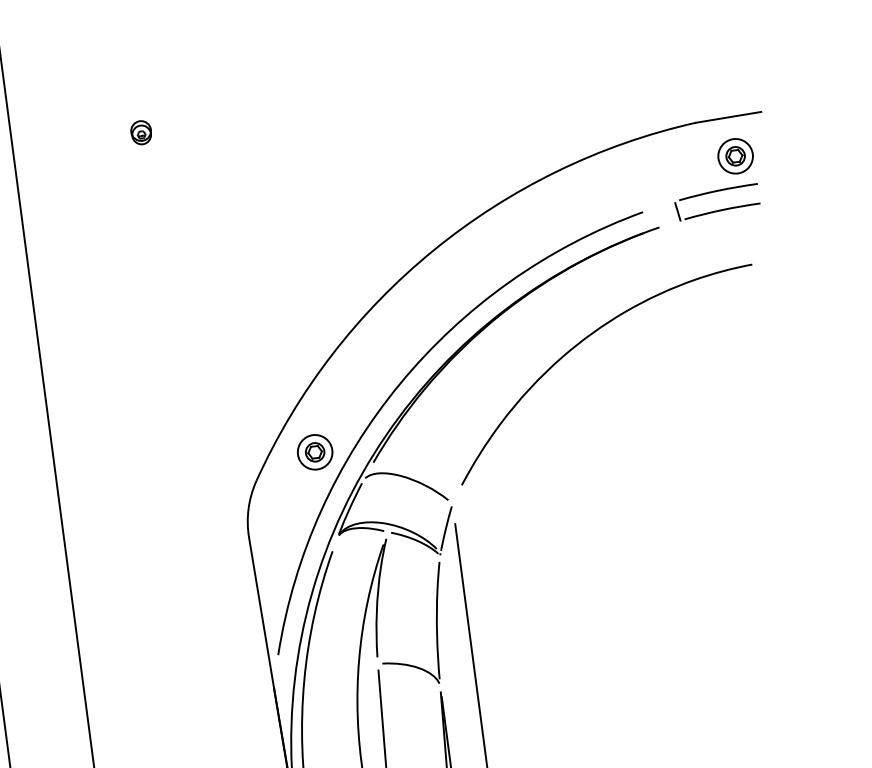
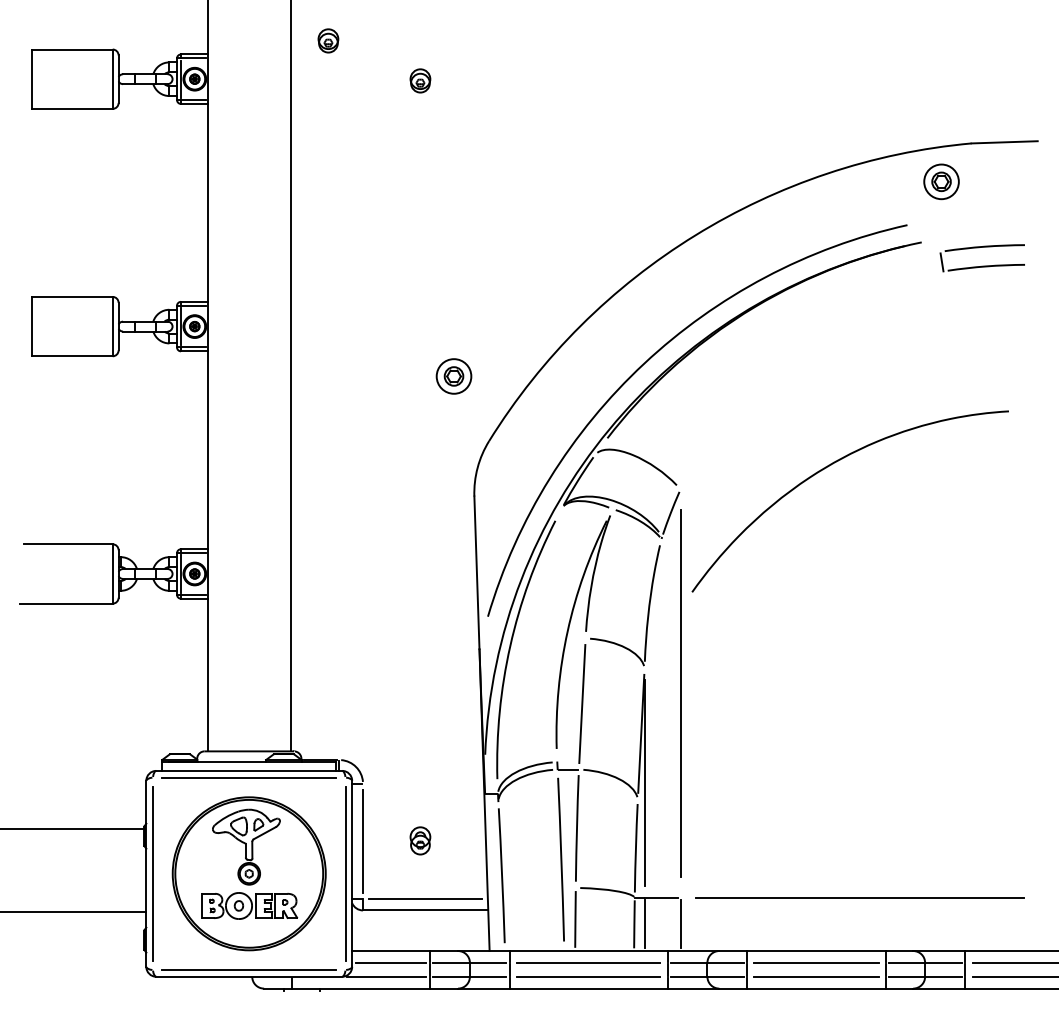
part: (44, 104) -> (328, 40), added
part: (735, 155) -> (941, 181), moved
part: (717, 209) -> (981, 265), moved
curve: (580, 343) -> (828, 467), moved
part: (314, 452) -> (453, 376), moved

